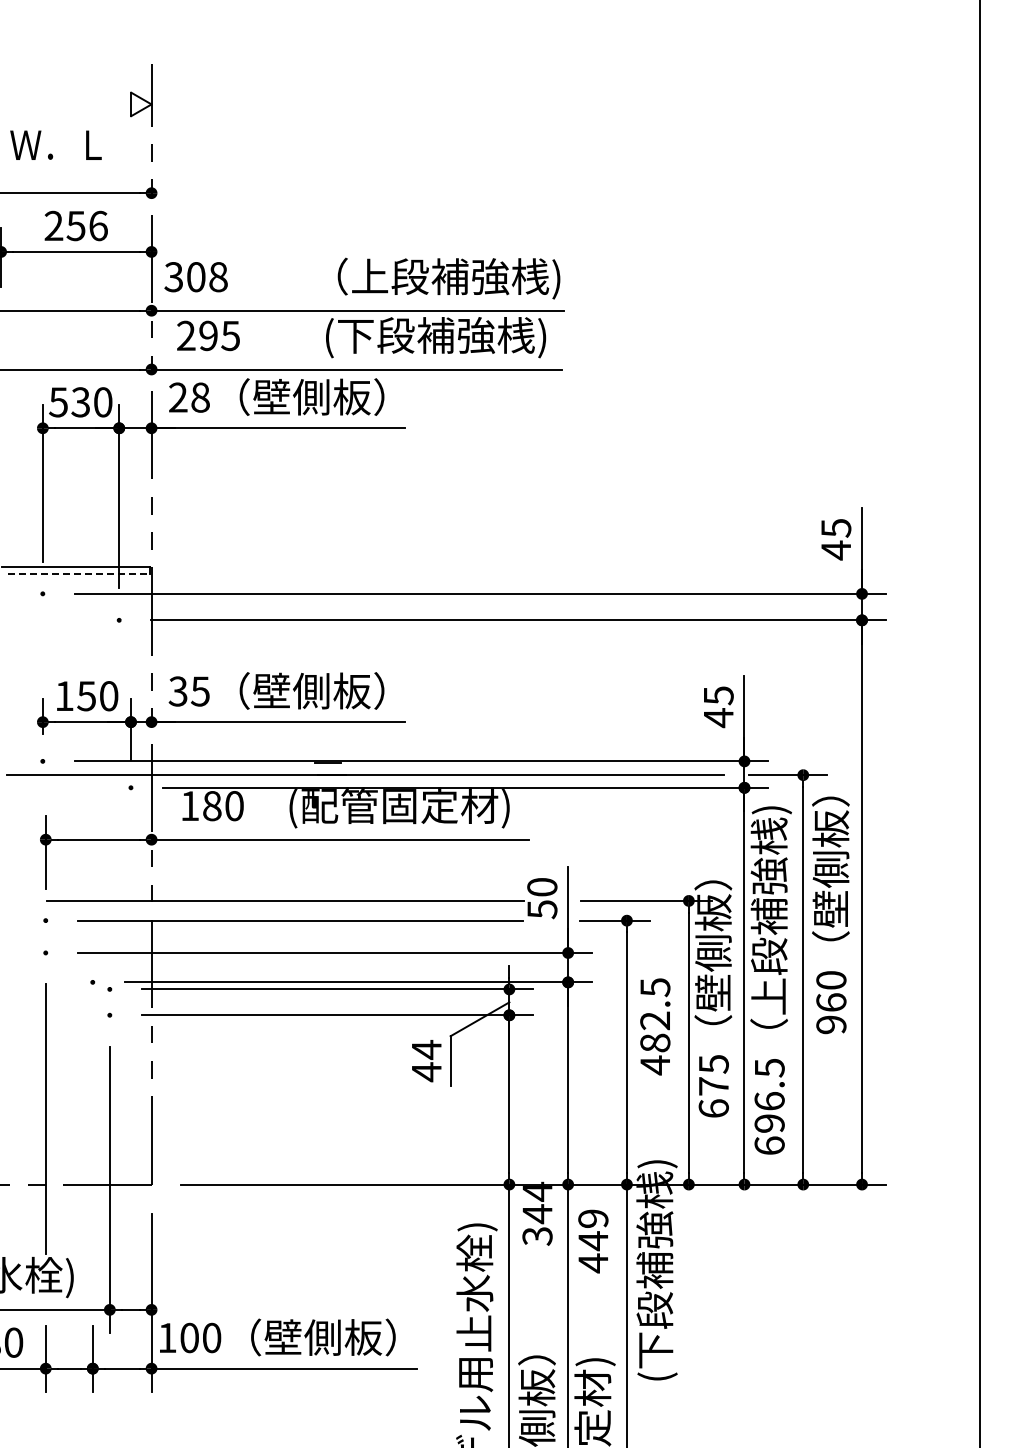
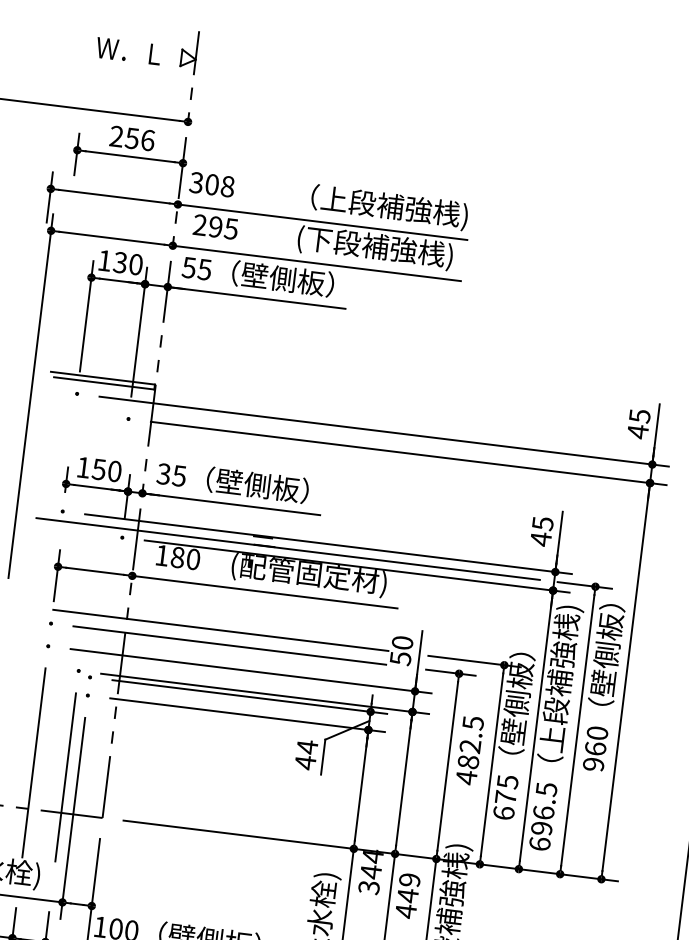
text: (55, 144) -> (128, 50), moved
text: (188, 397) -> (196, 268), 28 -> 55
text: (58, 402) -> (104, 260), 530 -> 130
line: (79, 574) -> (104, 383), dashed -> solid
line: (92, 1133) -> (65, 777), added

